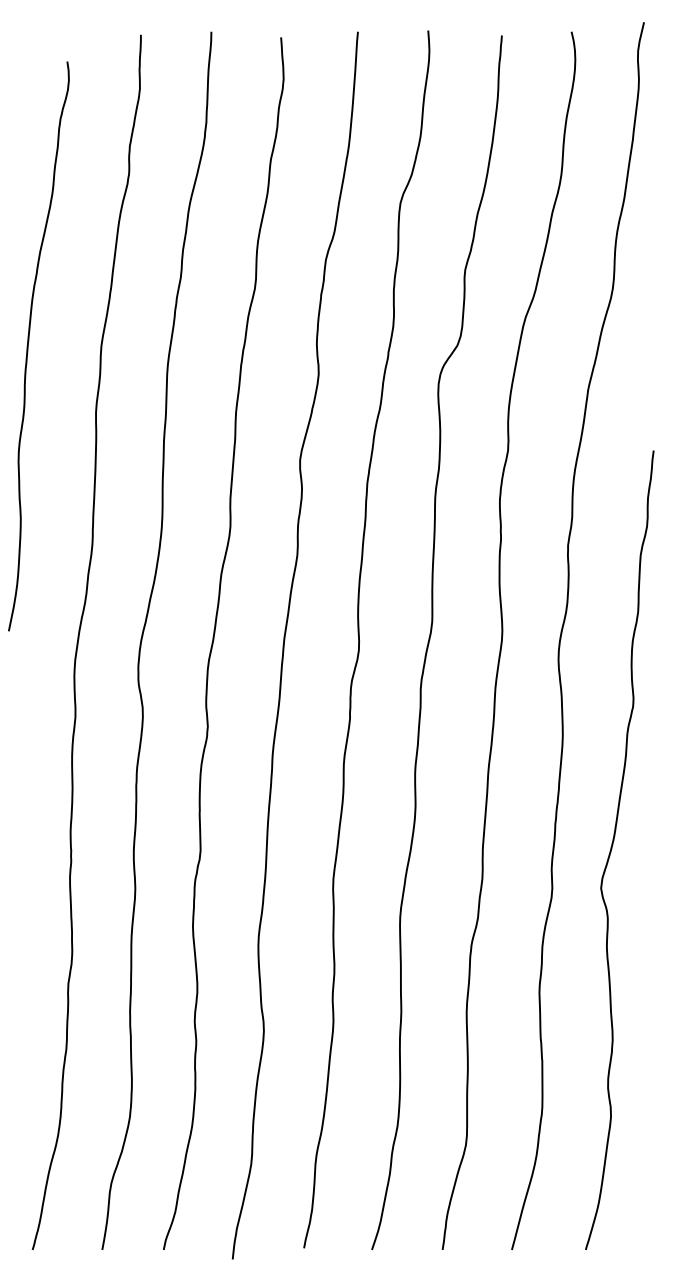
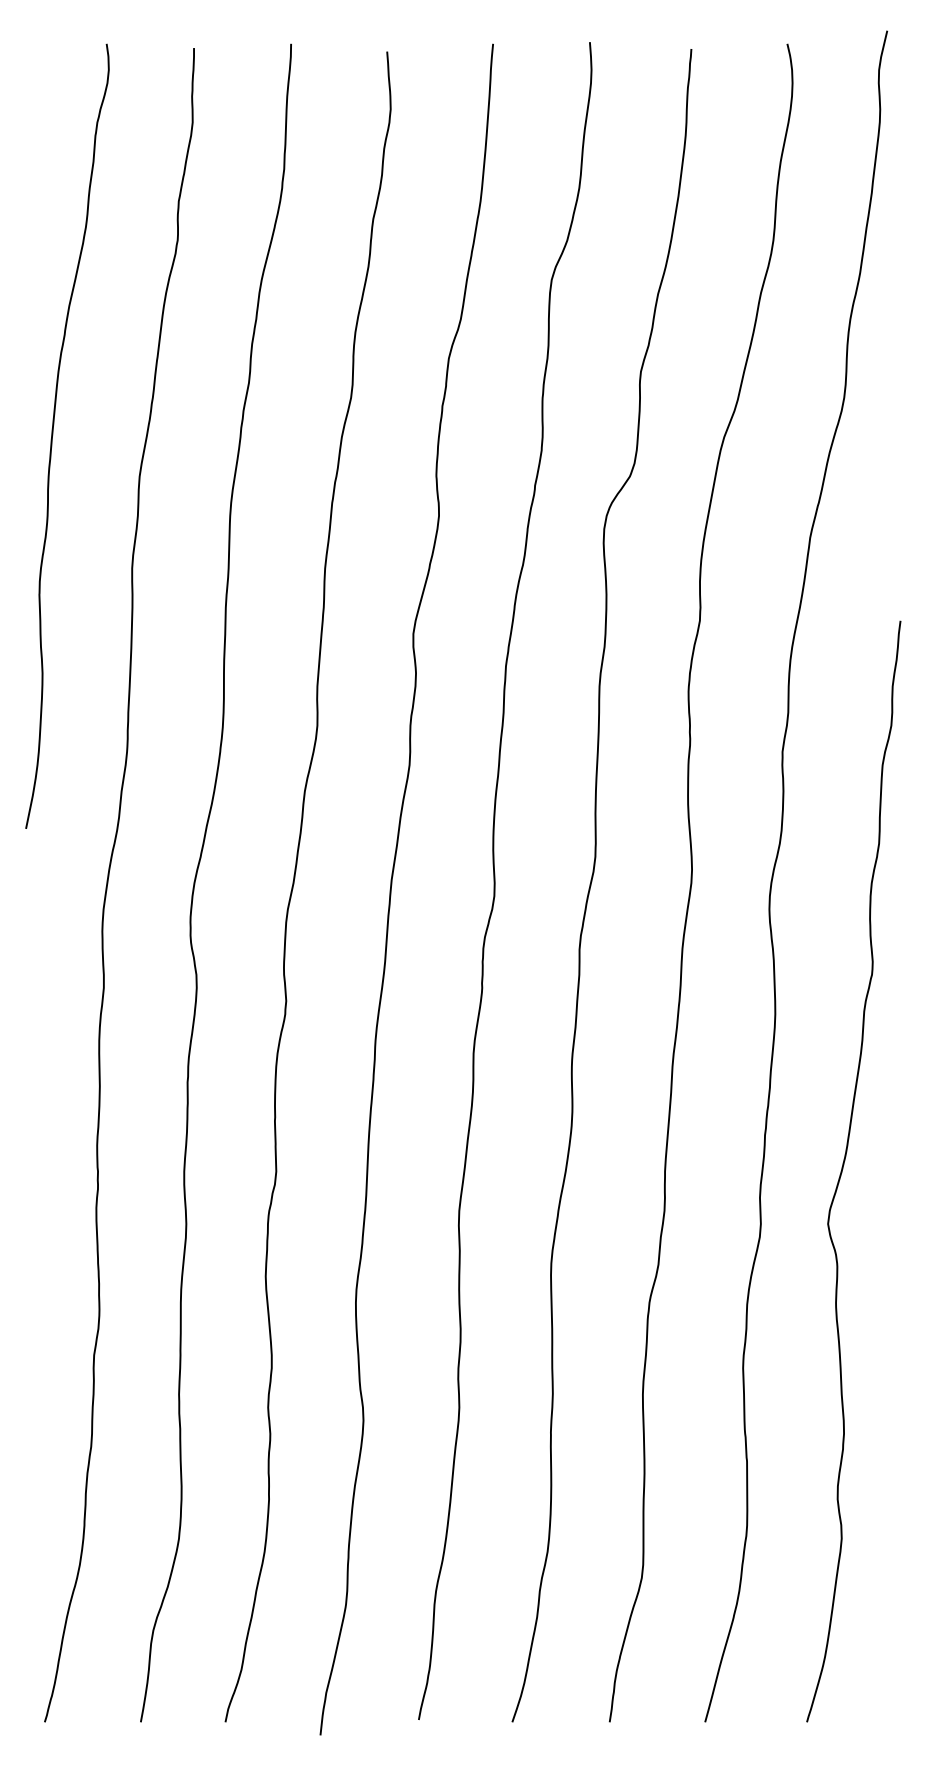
curve: (28, 345) -> (53, 435), moved

